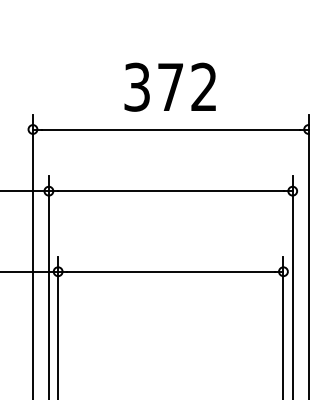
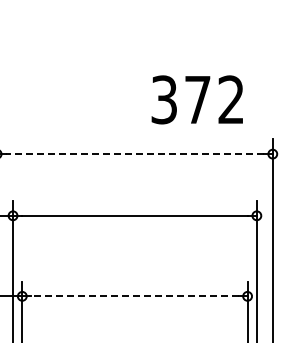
text: (169, 86) -> (196, 99), moved
line: (170, 129) -> (134, 154), solid -> dashed
line: (170, 271) -> (134, 296), solid -> dashed

